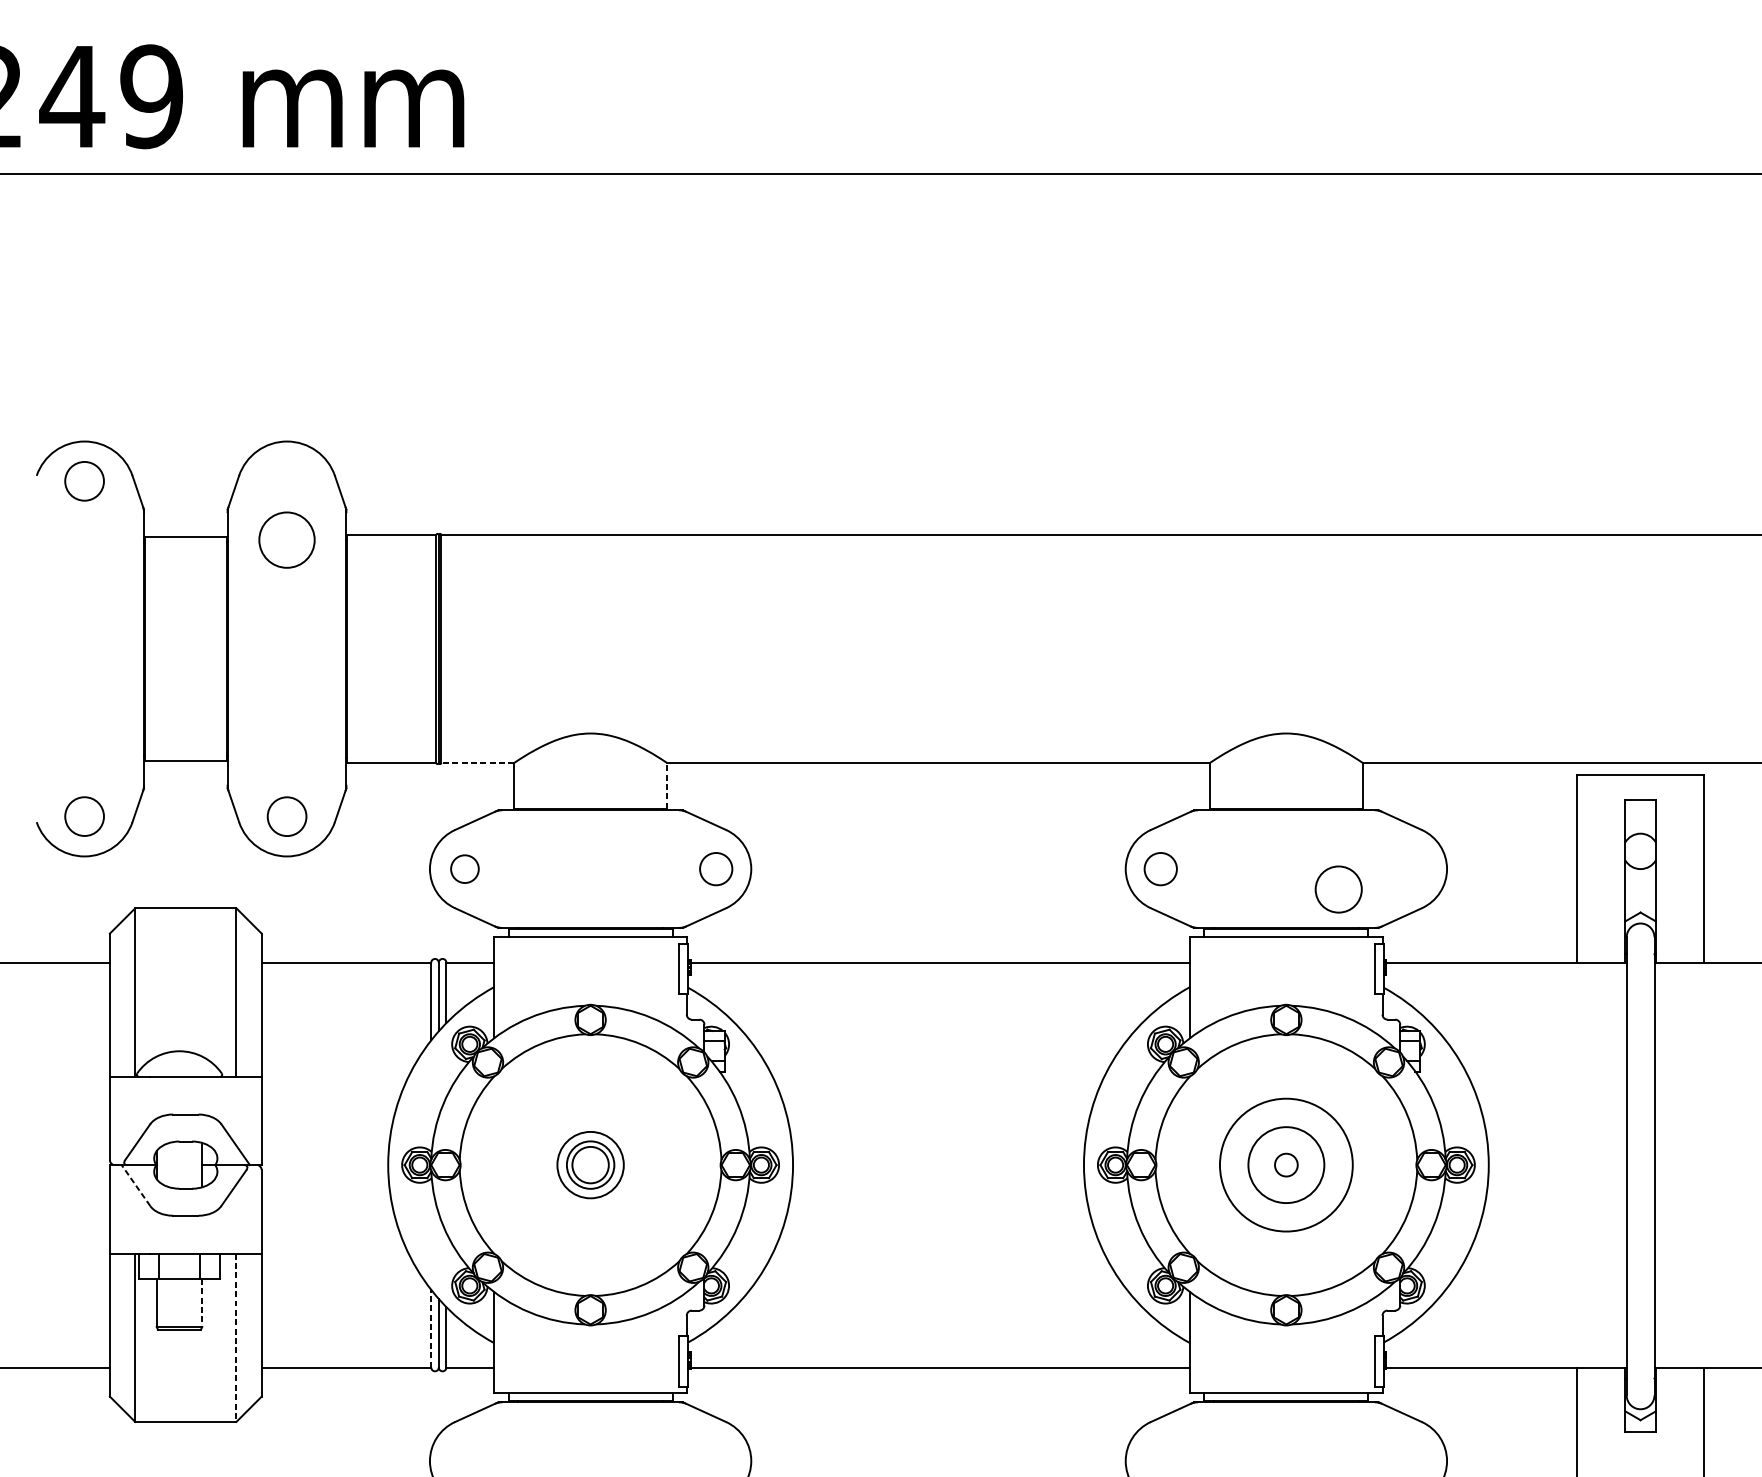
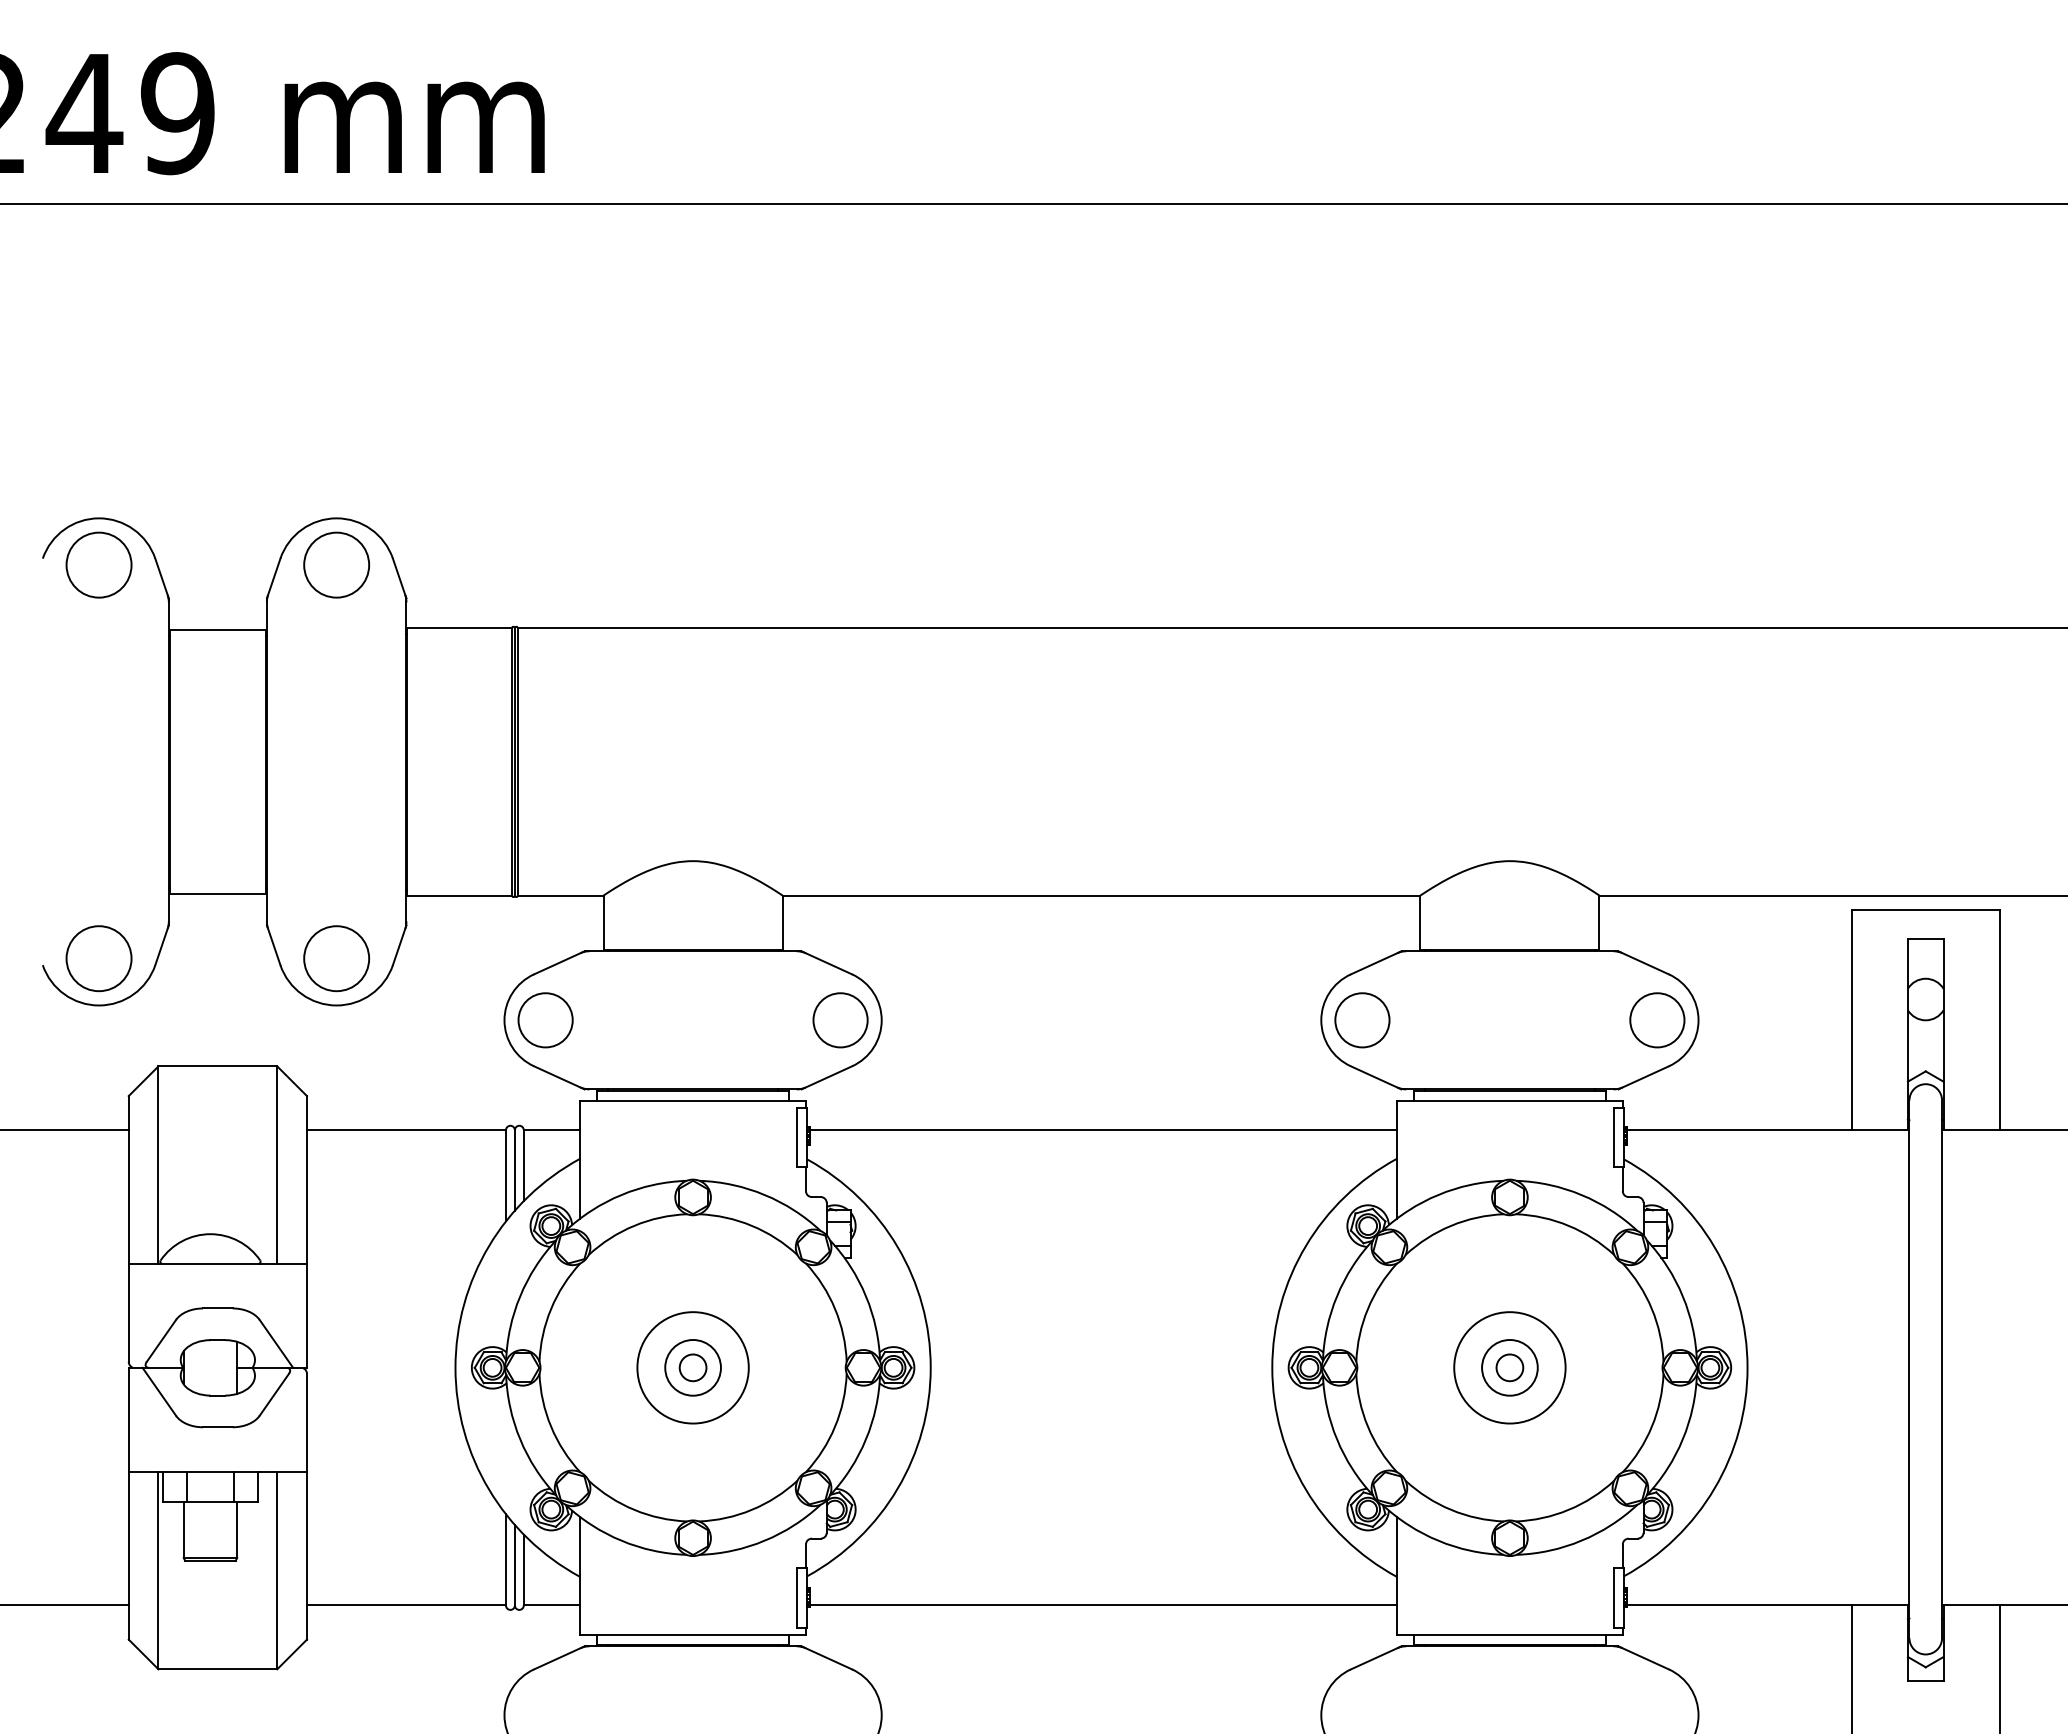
circle: (84, 480) -> (98, 564), size x1.43
circle: (286, 539) -> (336, 564), moved
line: (477, 762) -> (560, 895), dashed -> solid
line: (666, 785) -> (782, 922), dashed -> solid
circle: (84, 816) -> (98, 958), size x1.43
circle: (286, 816) -> (336, 958), size x1.43
circle: (464, 869) -> (545, 1020), size x1.67
circle: (716, 869) -> (840, 1020), size x1.43
circle: (1160, 869) -> (1362, 1020), size x1.43
circle: (1338, 889) -> (1657, 1020), moved
circle: (590, 1164) -> (692, 1367), size x0.62
circle: (590, 1164) -> (692, 1367), size x1.43
circle: (1286, 1164) -> (1509, 1367), size x0.62
circle: (1286, 1164) -> (1509, 1367), size x0.71
line: (136, 1185) -> (159, 1391), dashed -> solid
line: (202, 1303) -> (237, 1530), dashed -> solid
line: (430, 1328) -> (505, 1559), dashed -> solid
line: (236, 1337) -> (277, 1570), dashed -> solid

